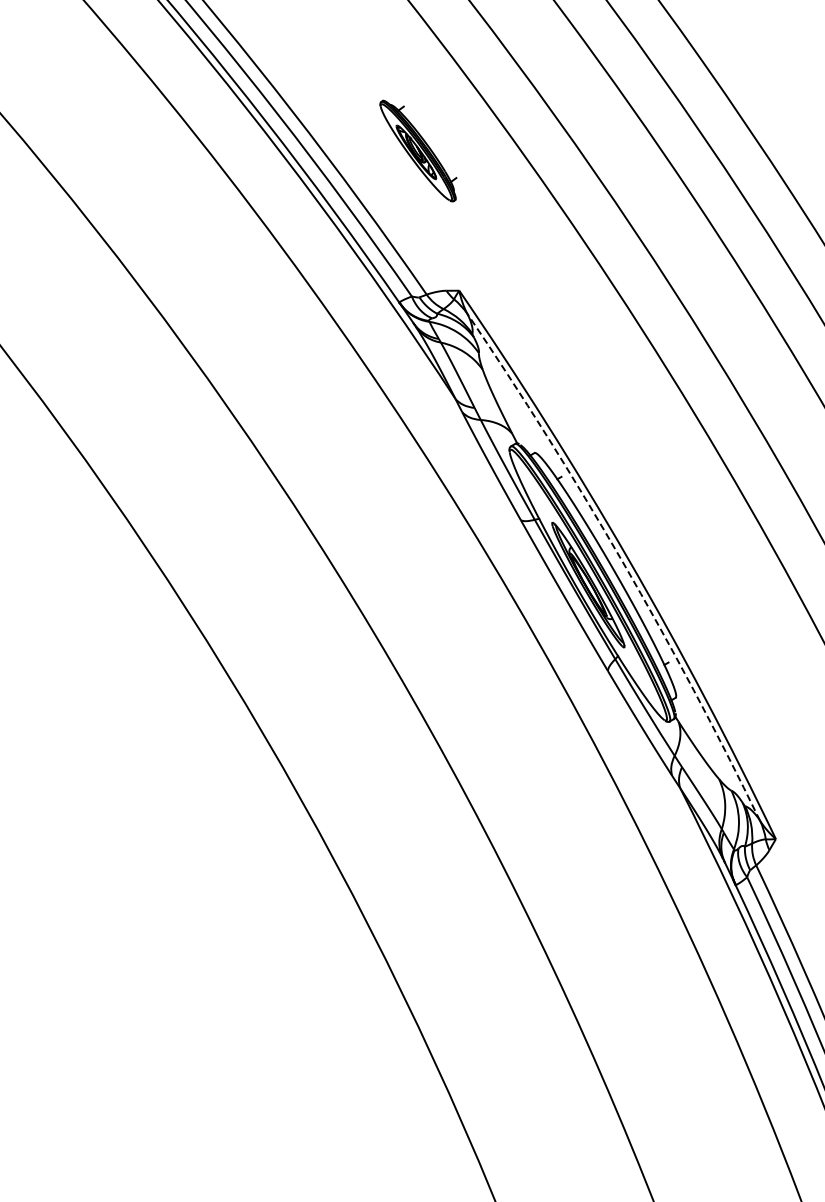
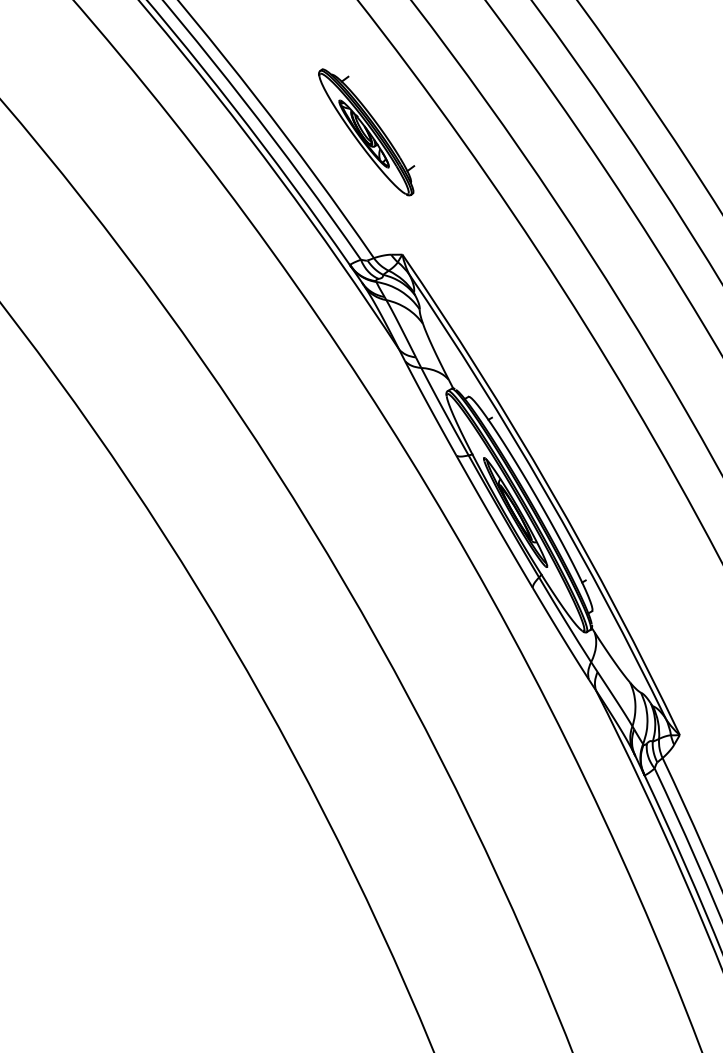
part: (418, 150) -> (366, 131), size x1.43
arc: (622, 561) -> (545, 491), dashed -> solid

